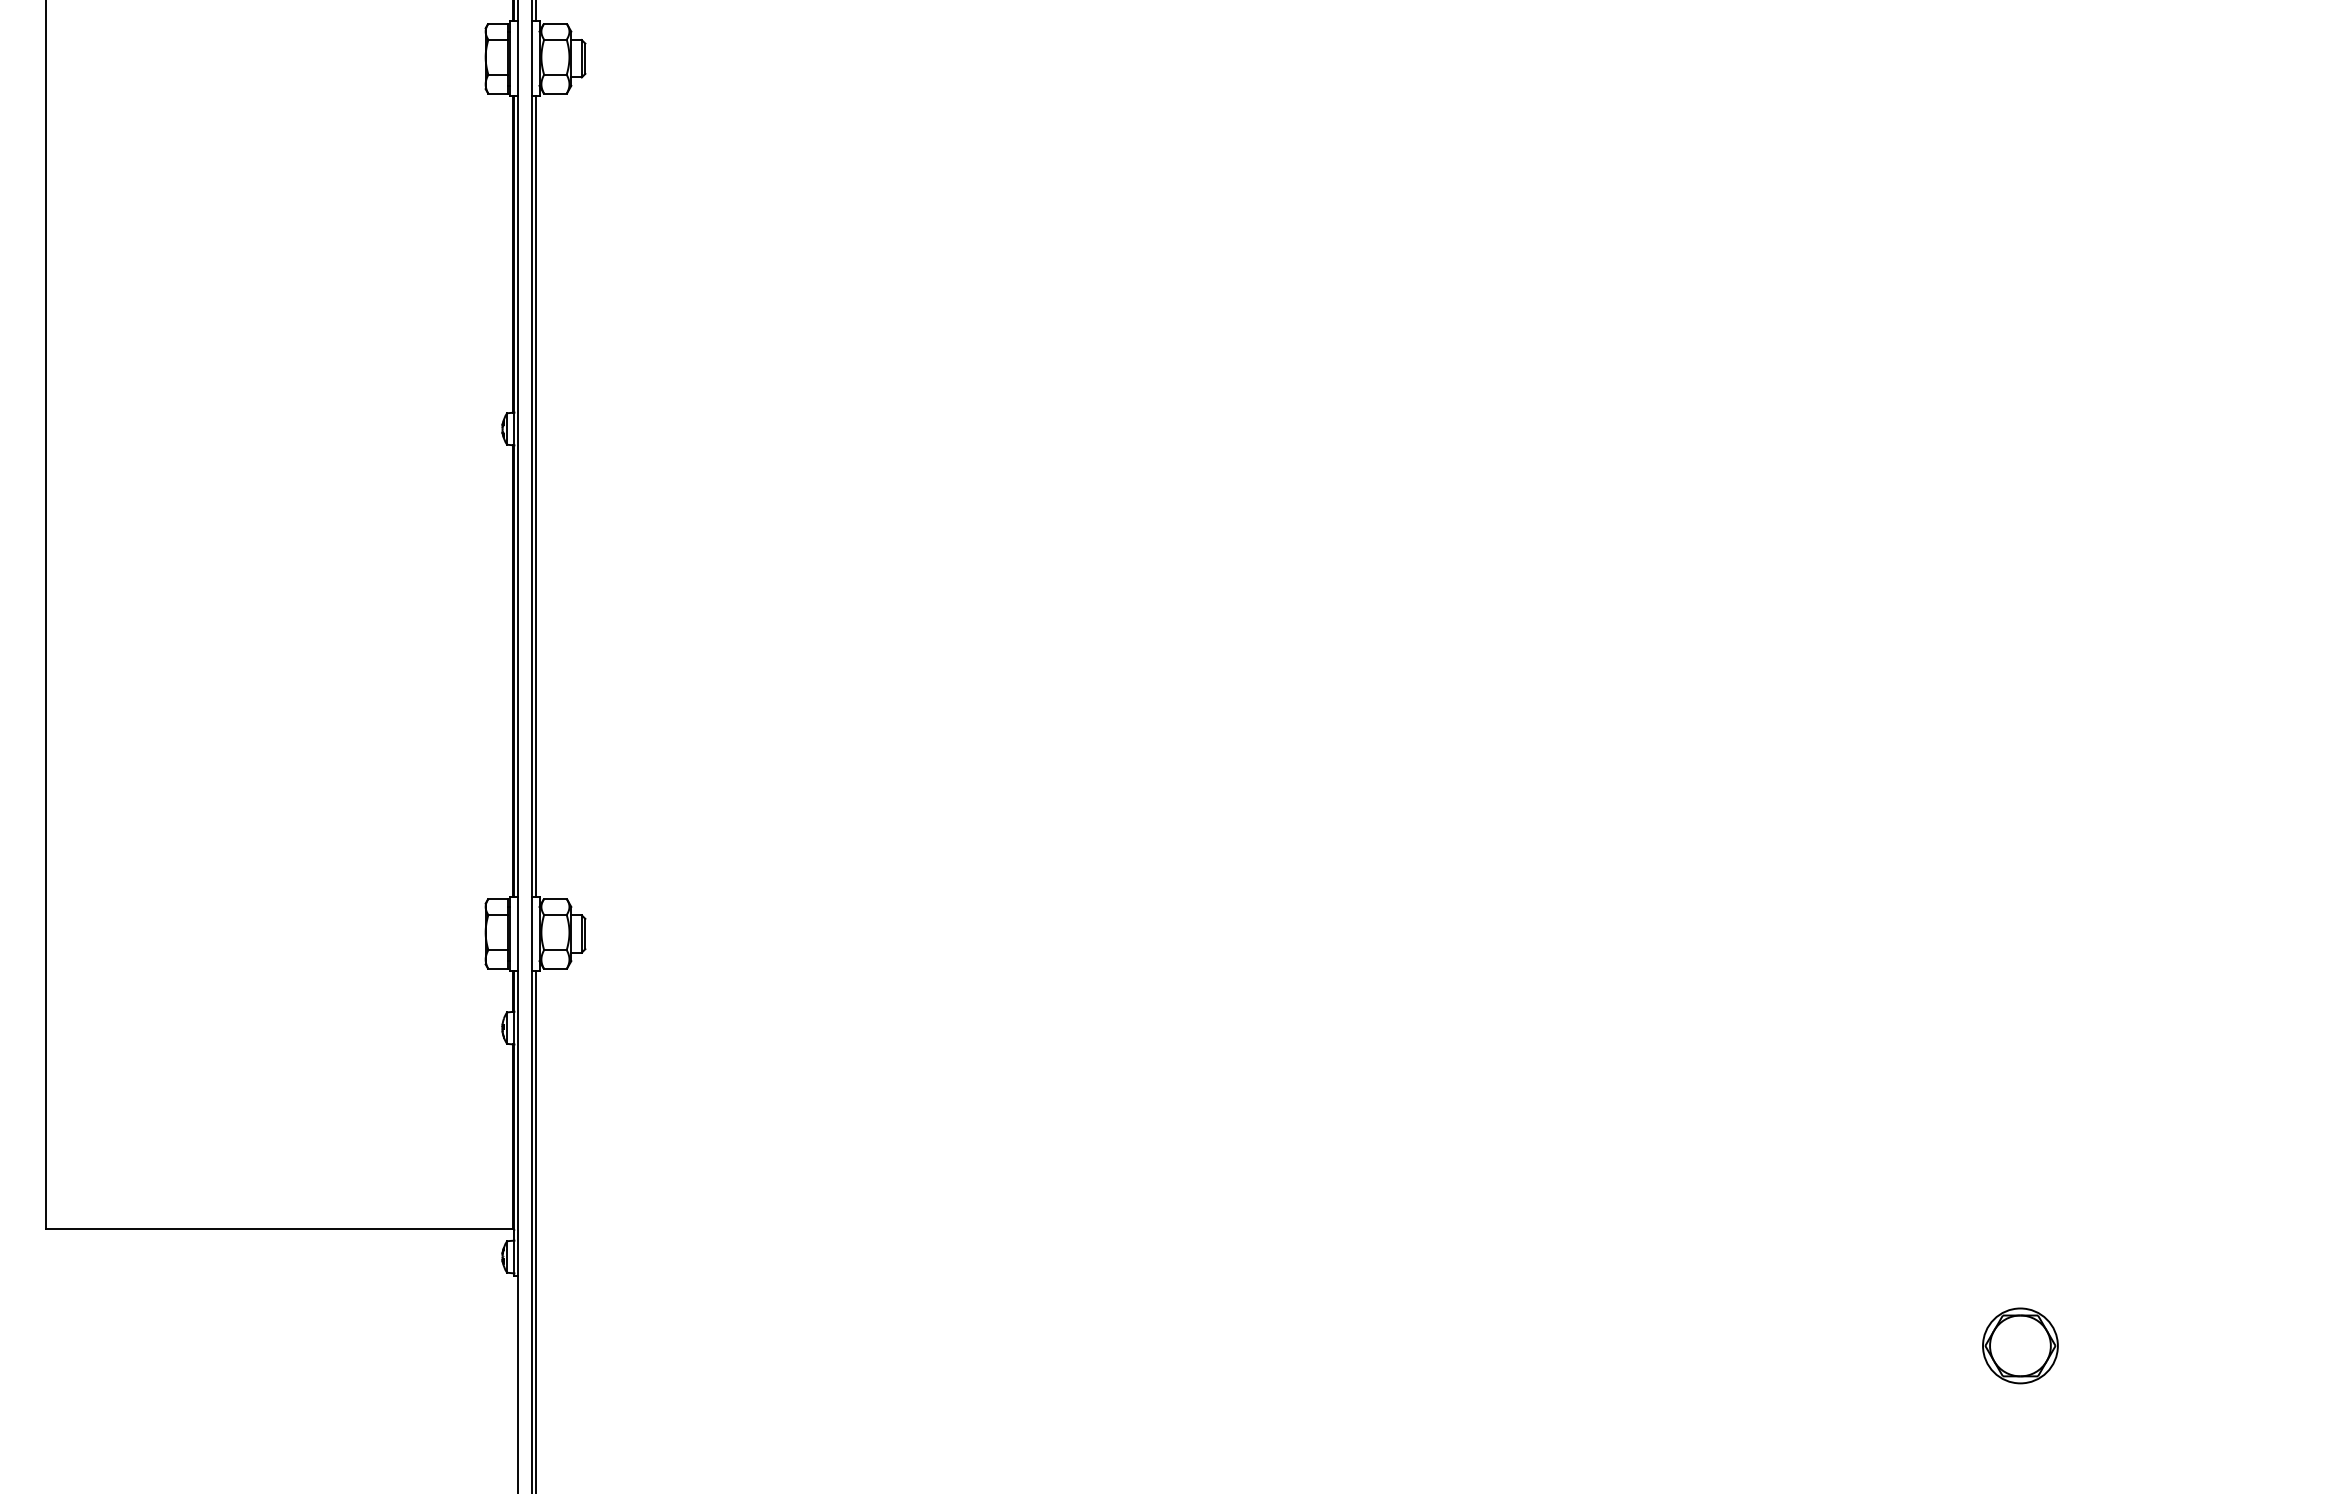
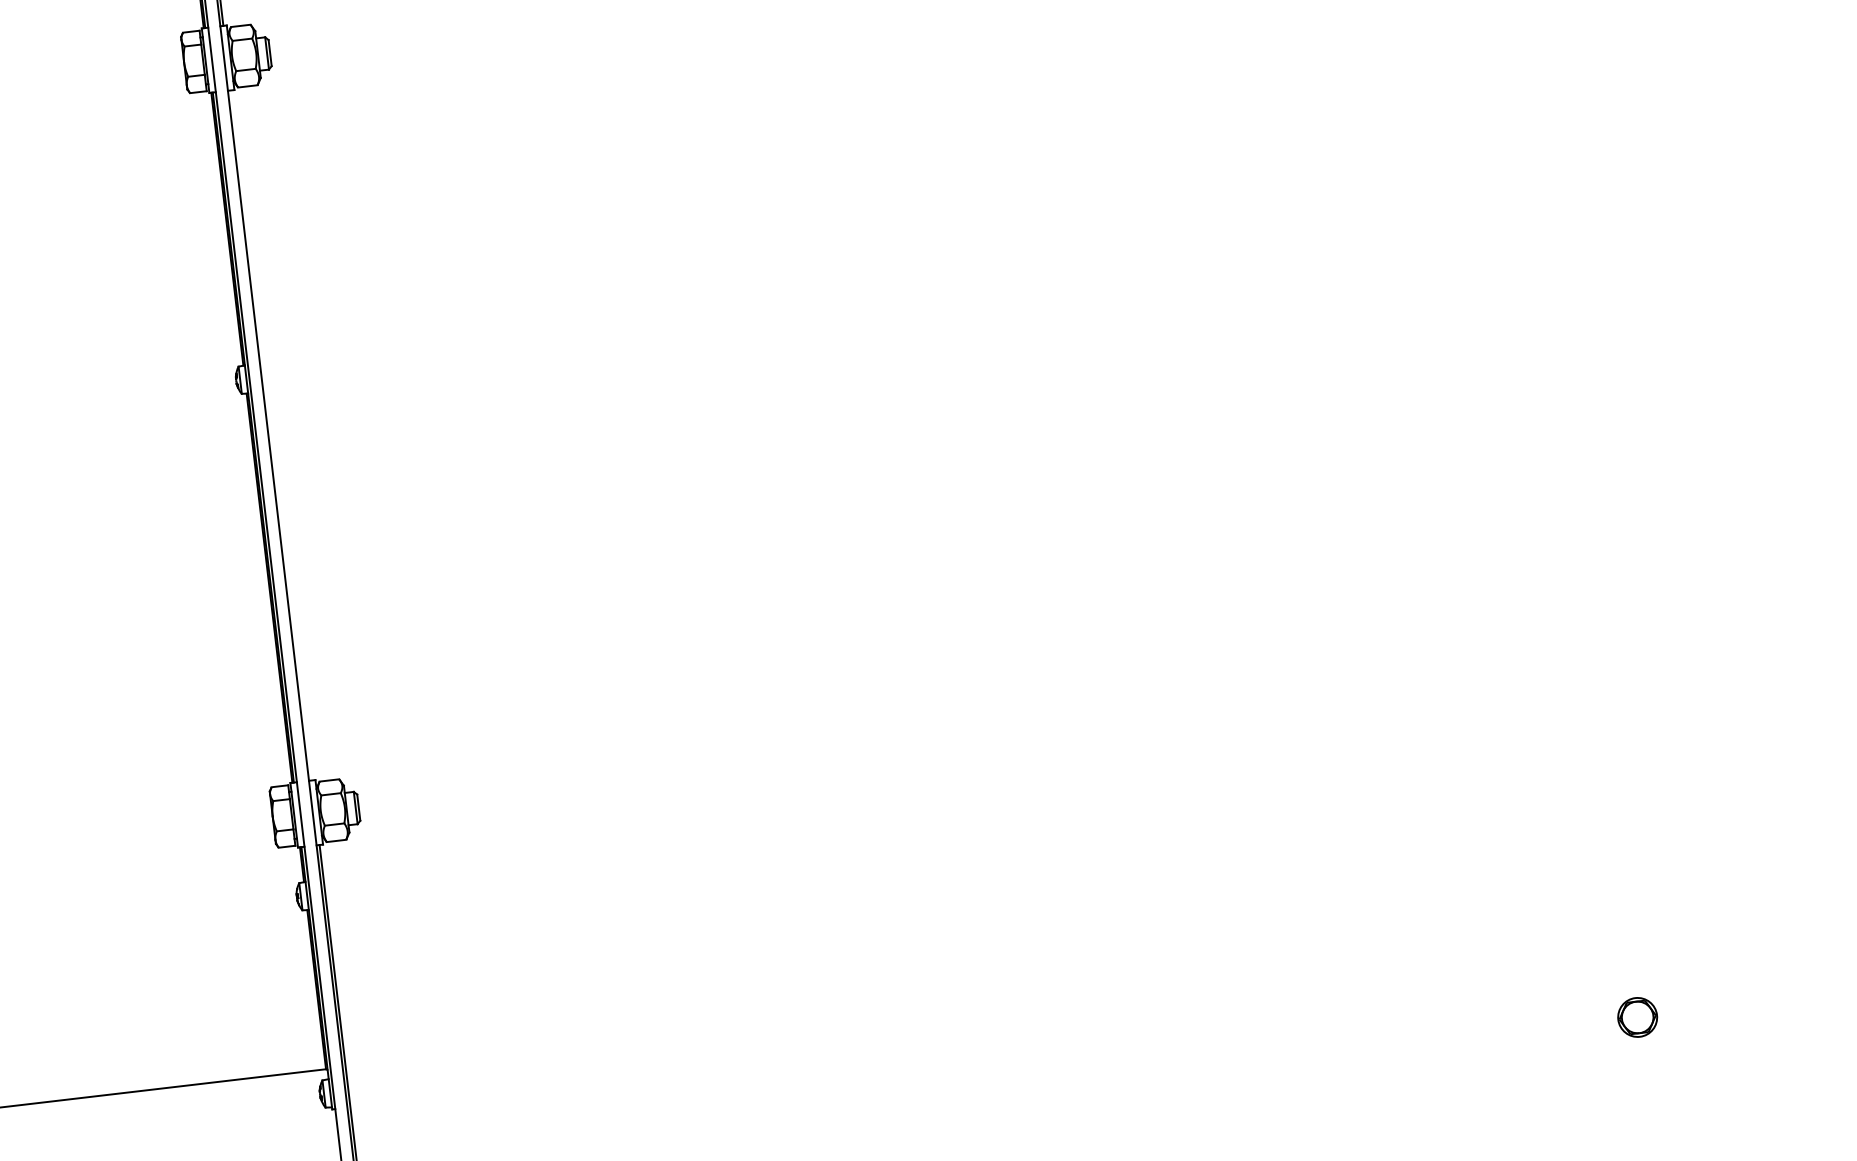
line: (535, 496) -> (271, 435), removed
part: (2020, 1345) -> (1637, 1017), size x0.6

